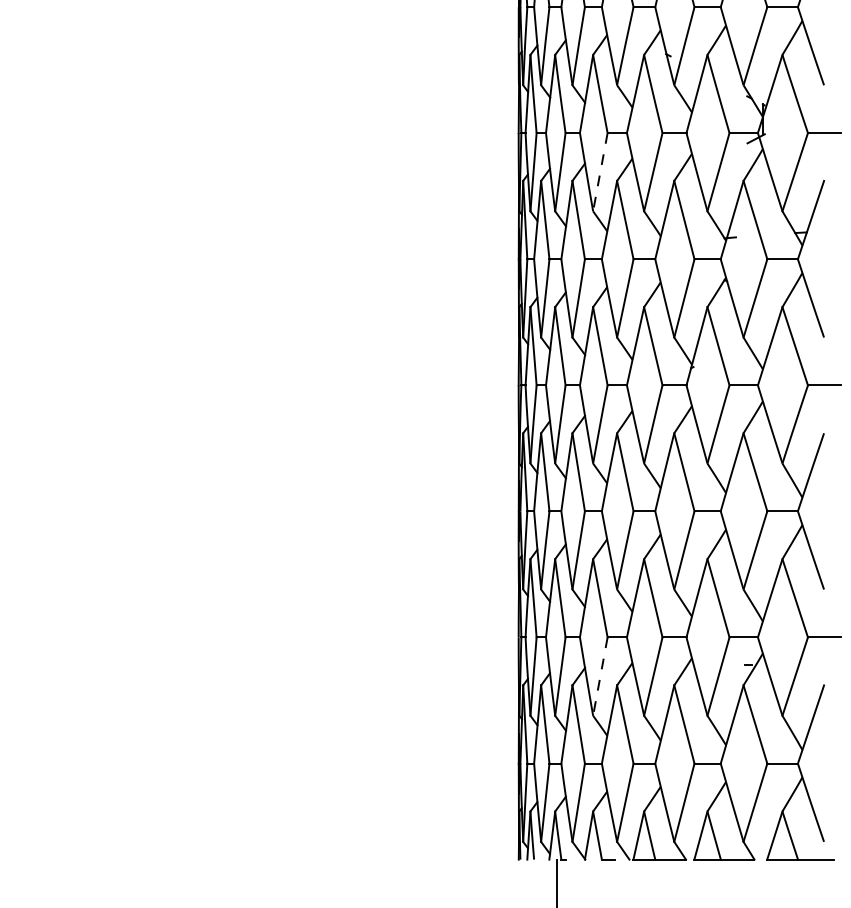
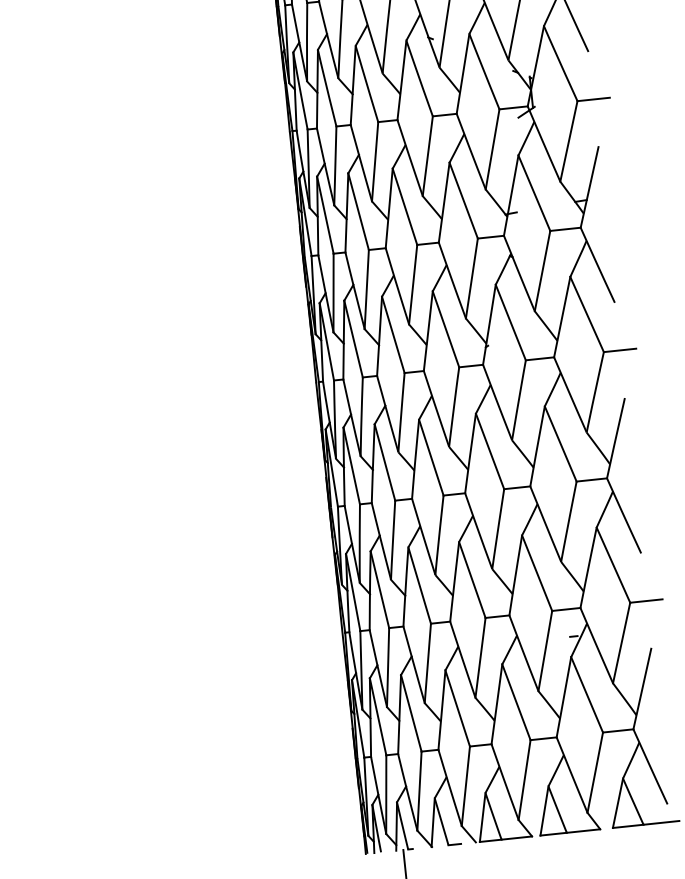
line: (600, 172) -> (375, 162), dashed -> solid
line: (600, 676) -> (427, 663), dashed -> solid

